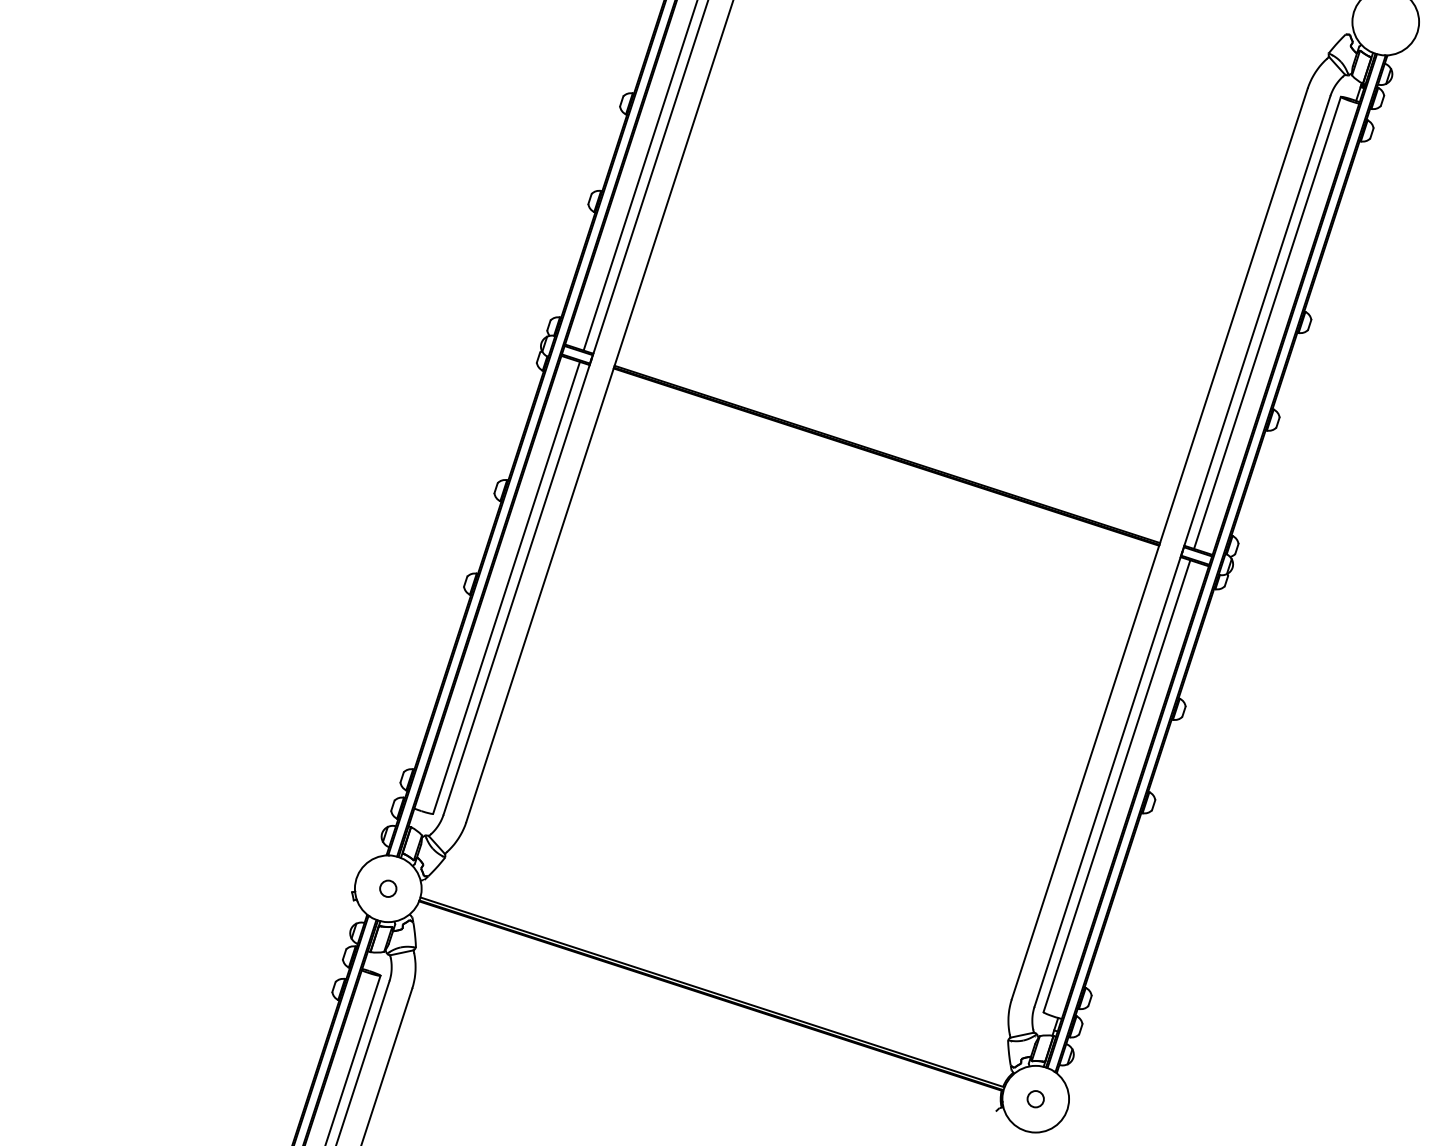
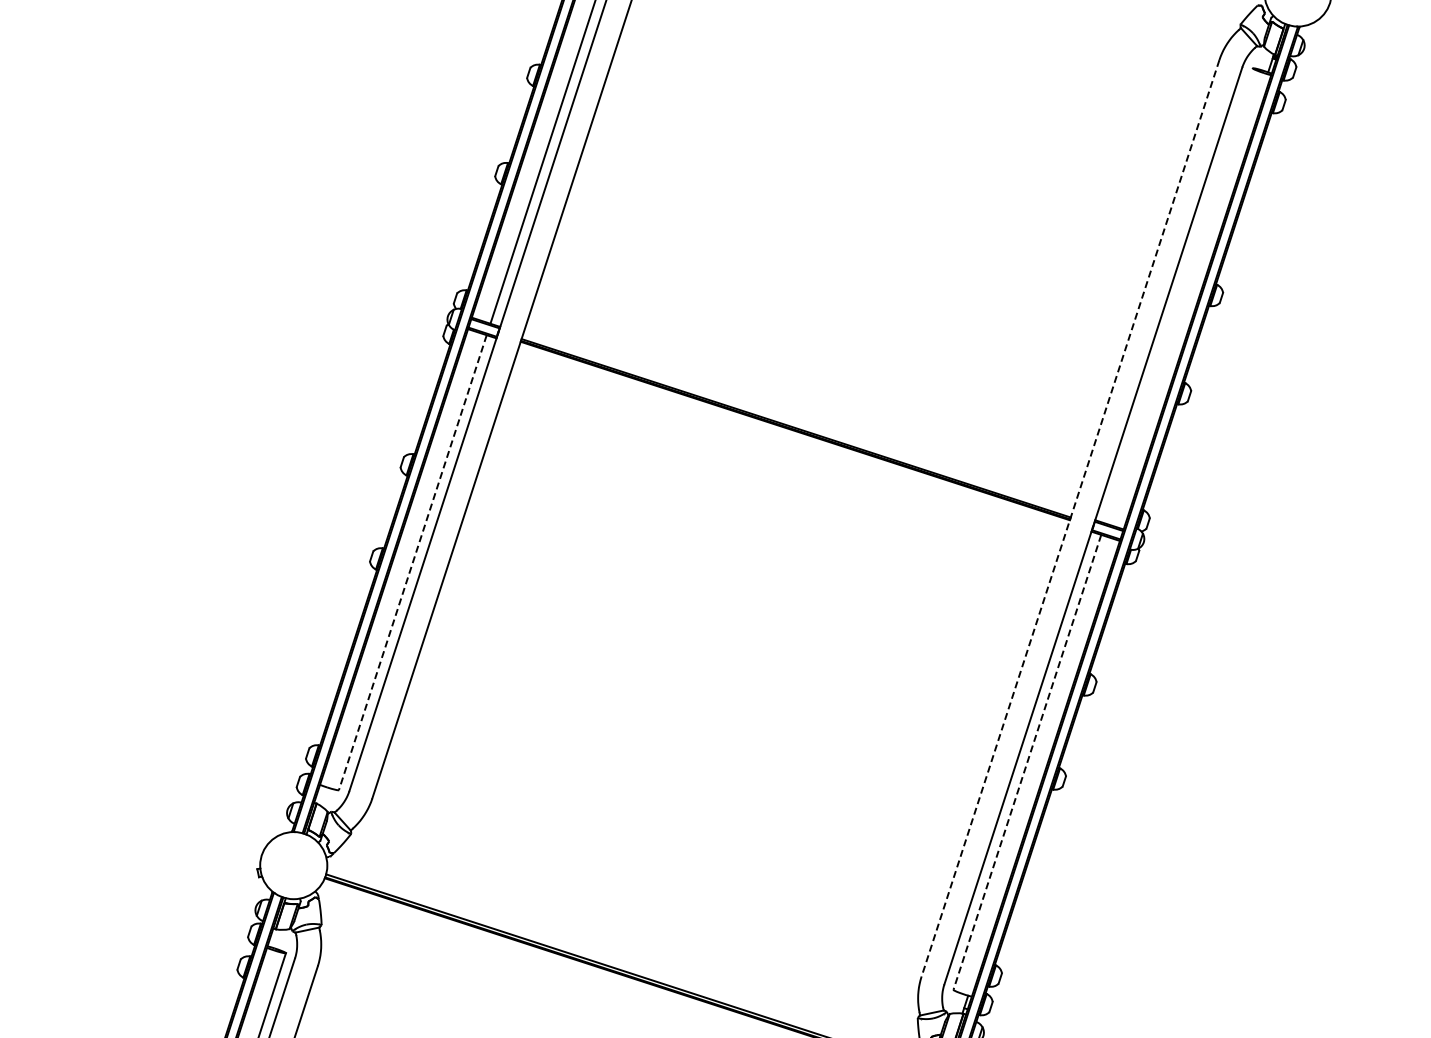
line: (1267, 322) -> (1178, 295), removed
line: (1159, 544) -> (1070, 518), solid -> dashed
line: (506, 587) -> (412, 562), solid -> dashed
line: (1116, 786) -> (1026, 762), solid -> dashed
circle: (388, 888) -> (293, 865), removed

